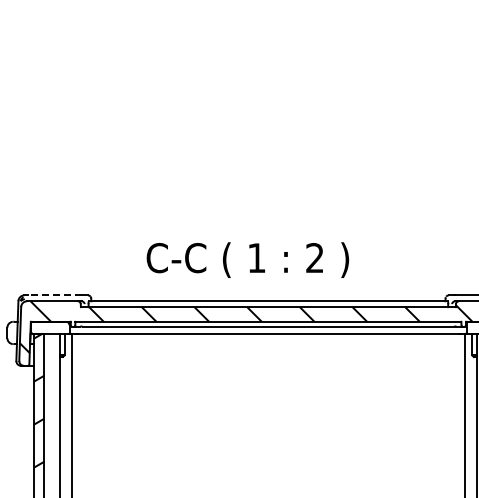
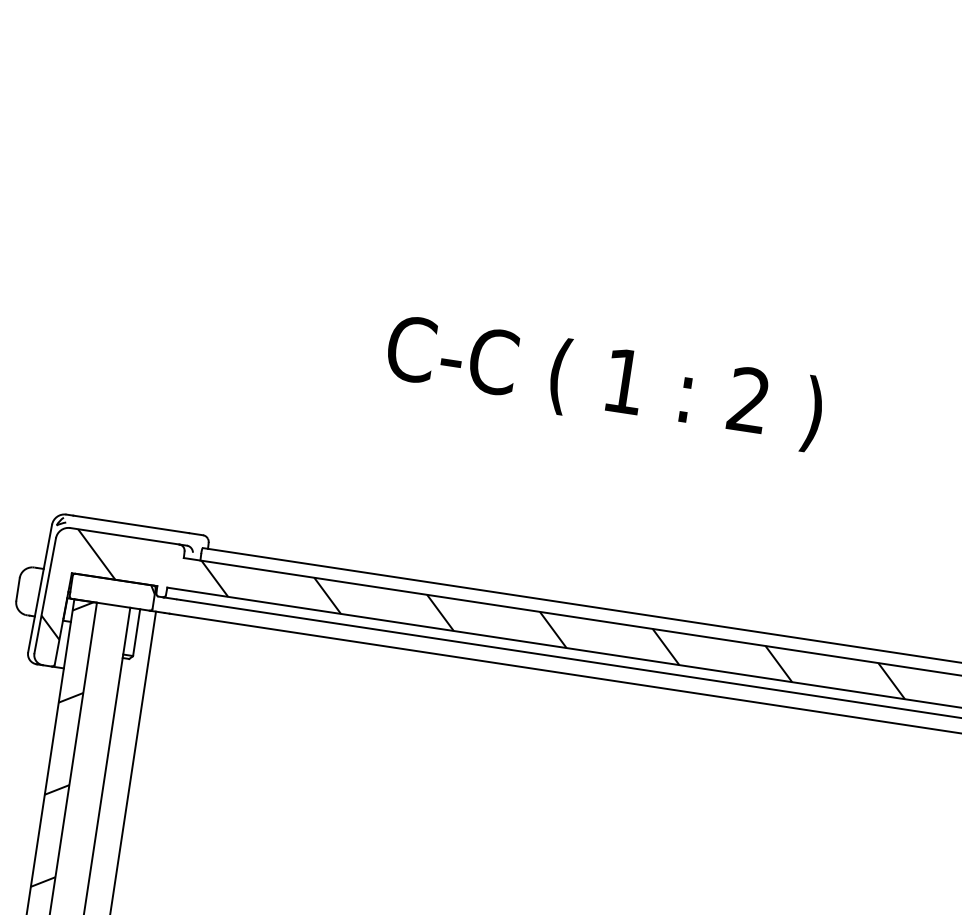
text: (247, 259) -> (603, 381), moved
line: (54, 295) -> (131, 524), dashed -> solid

